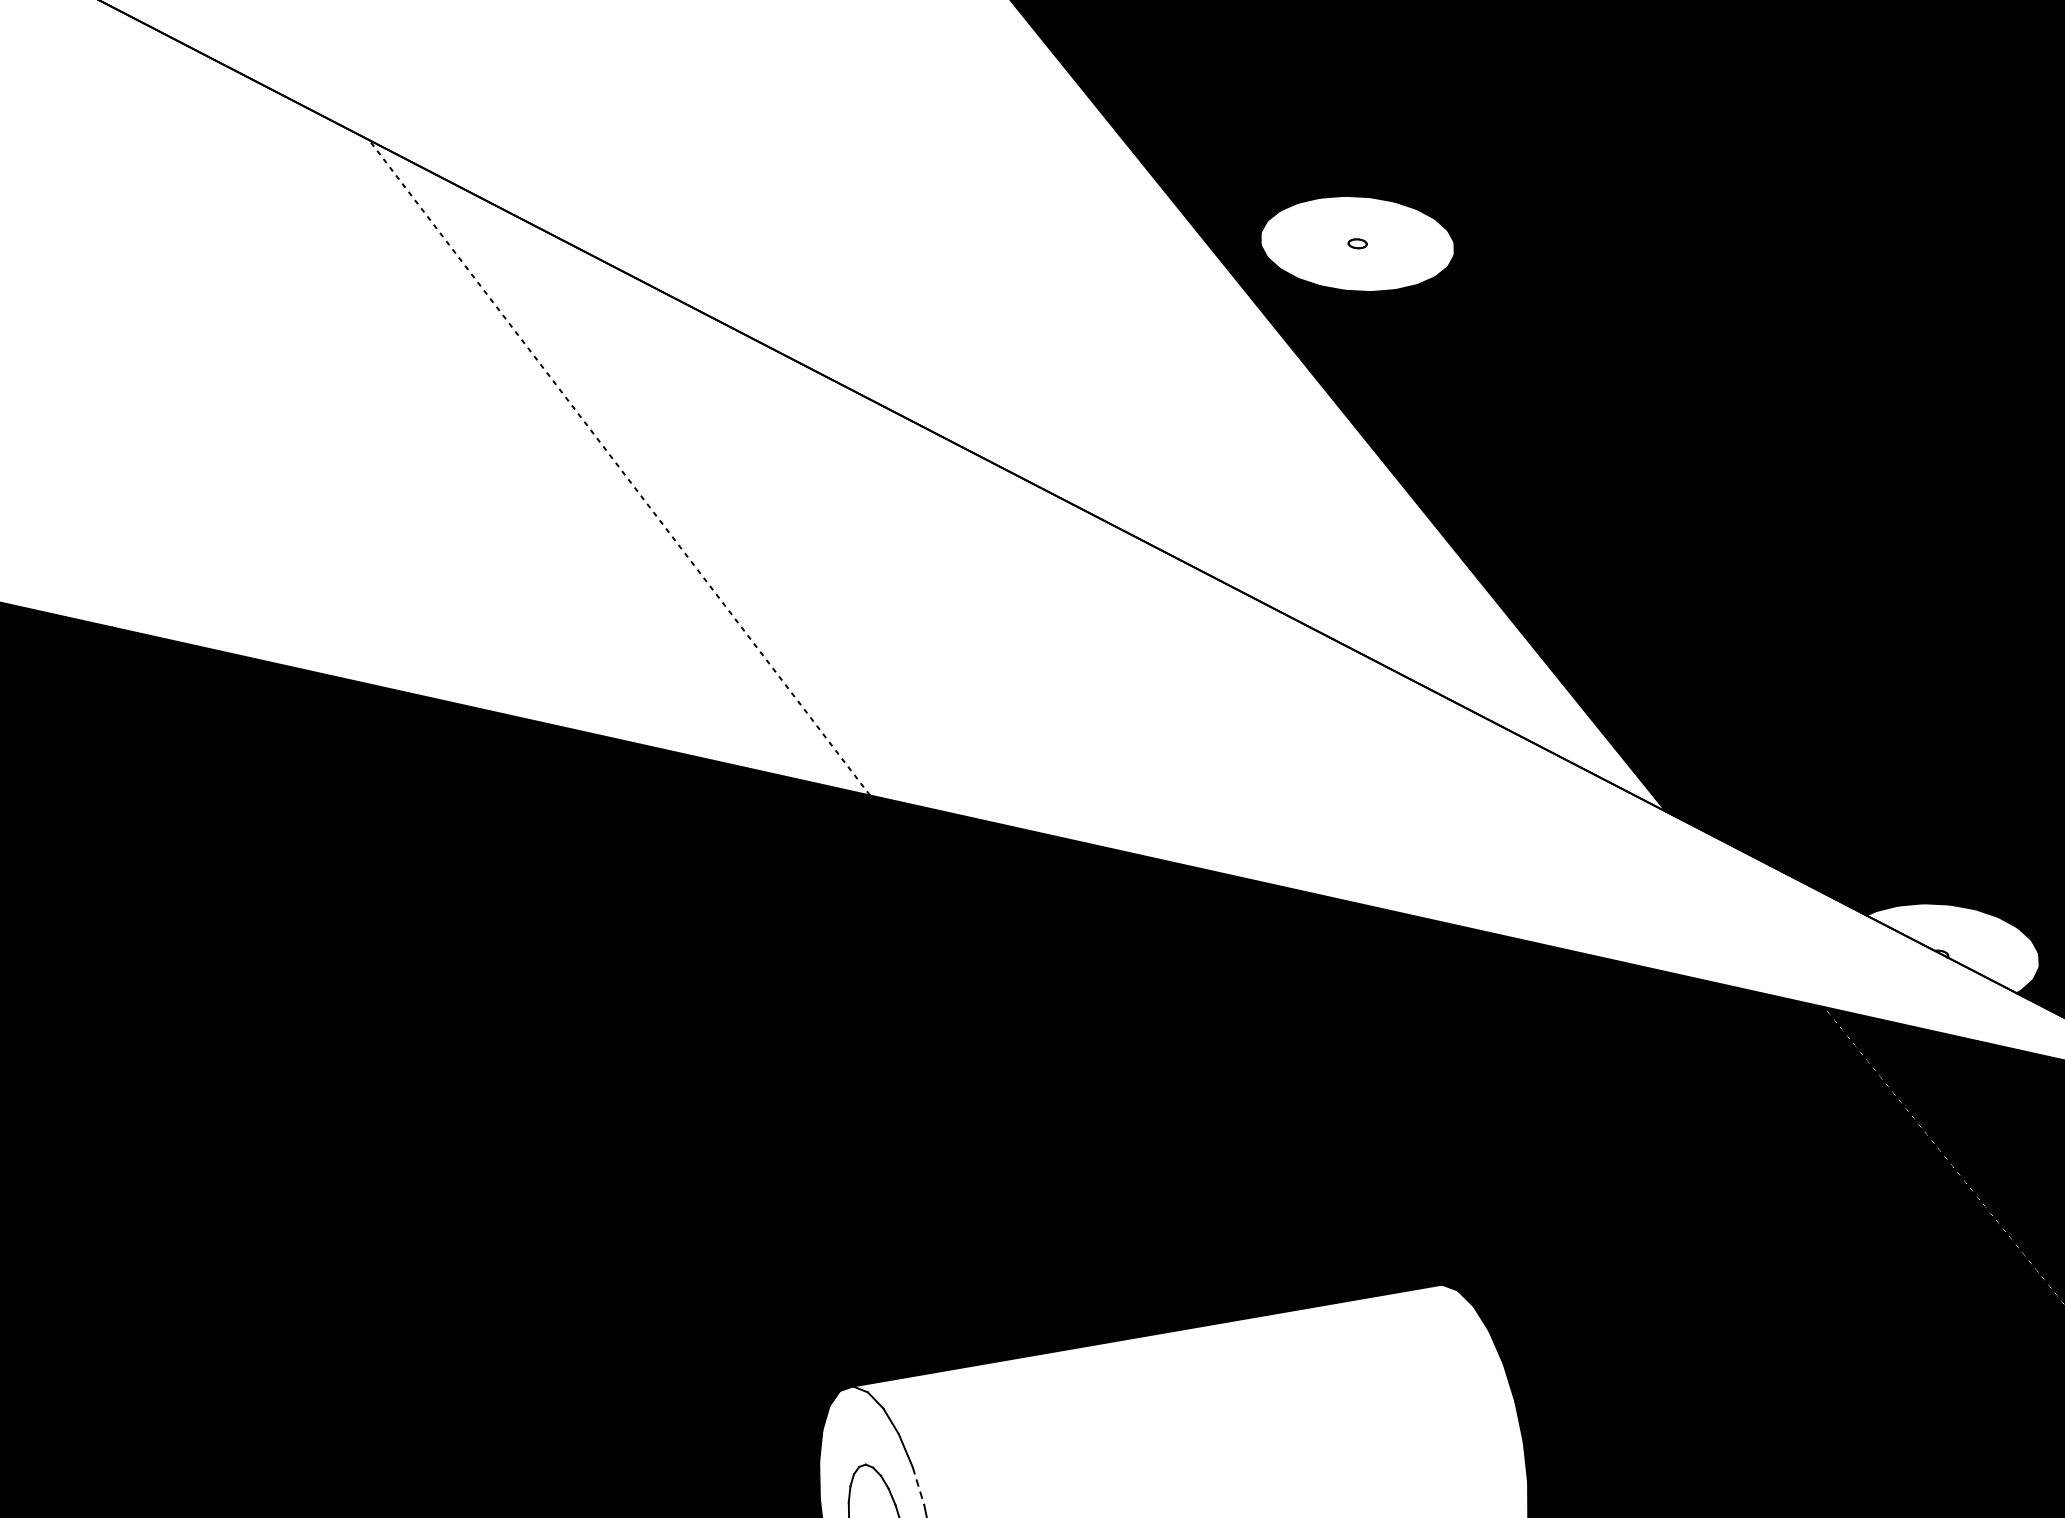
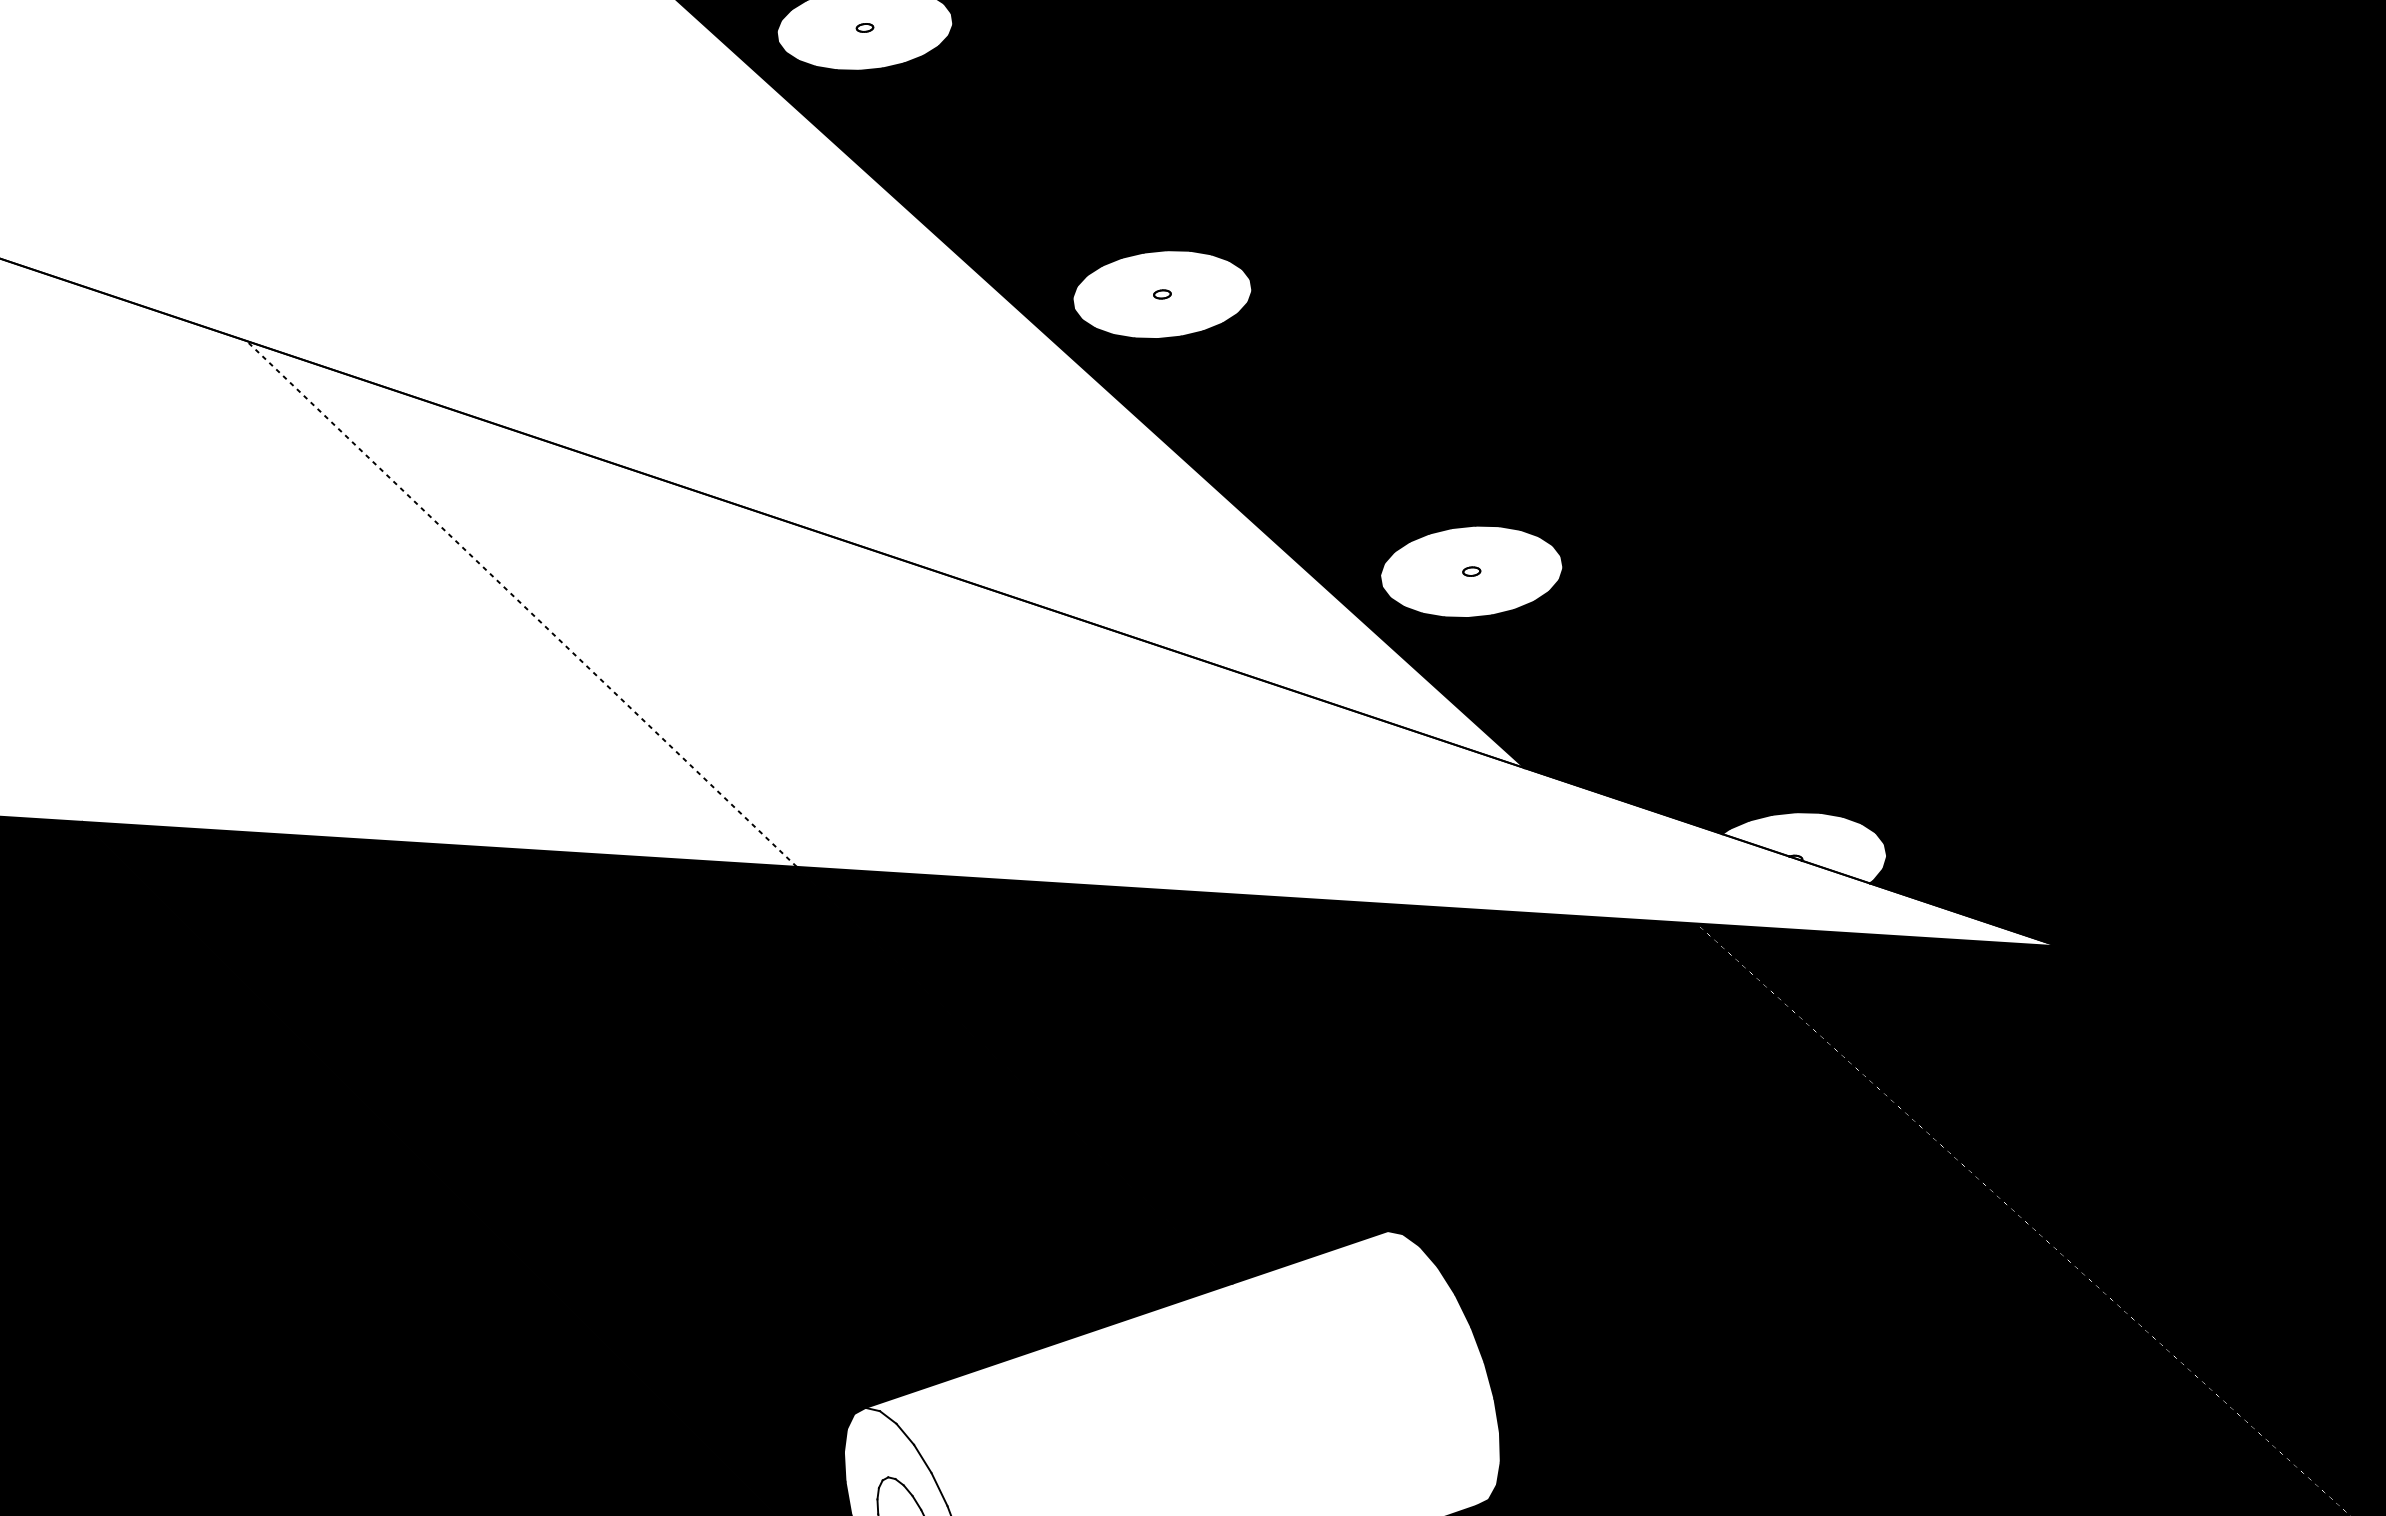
line: (918, 1486) -> (939, 1489), dashed -> solid

